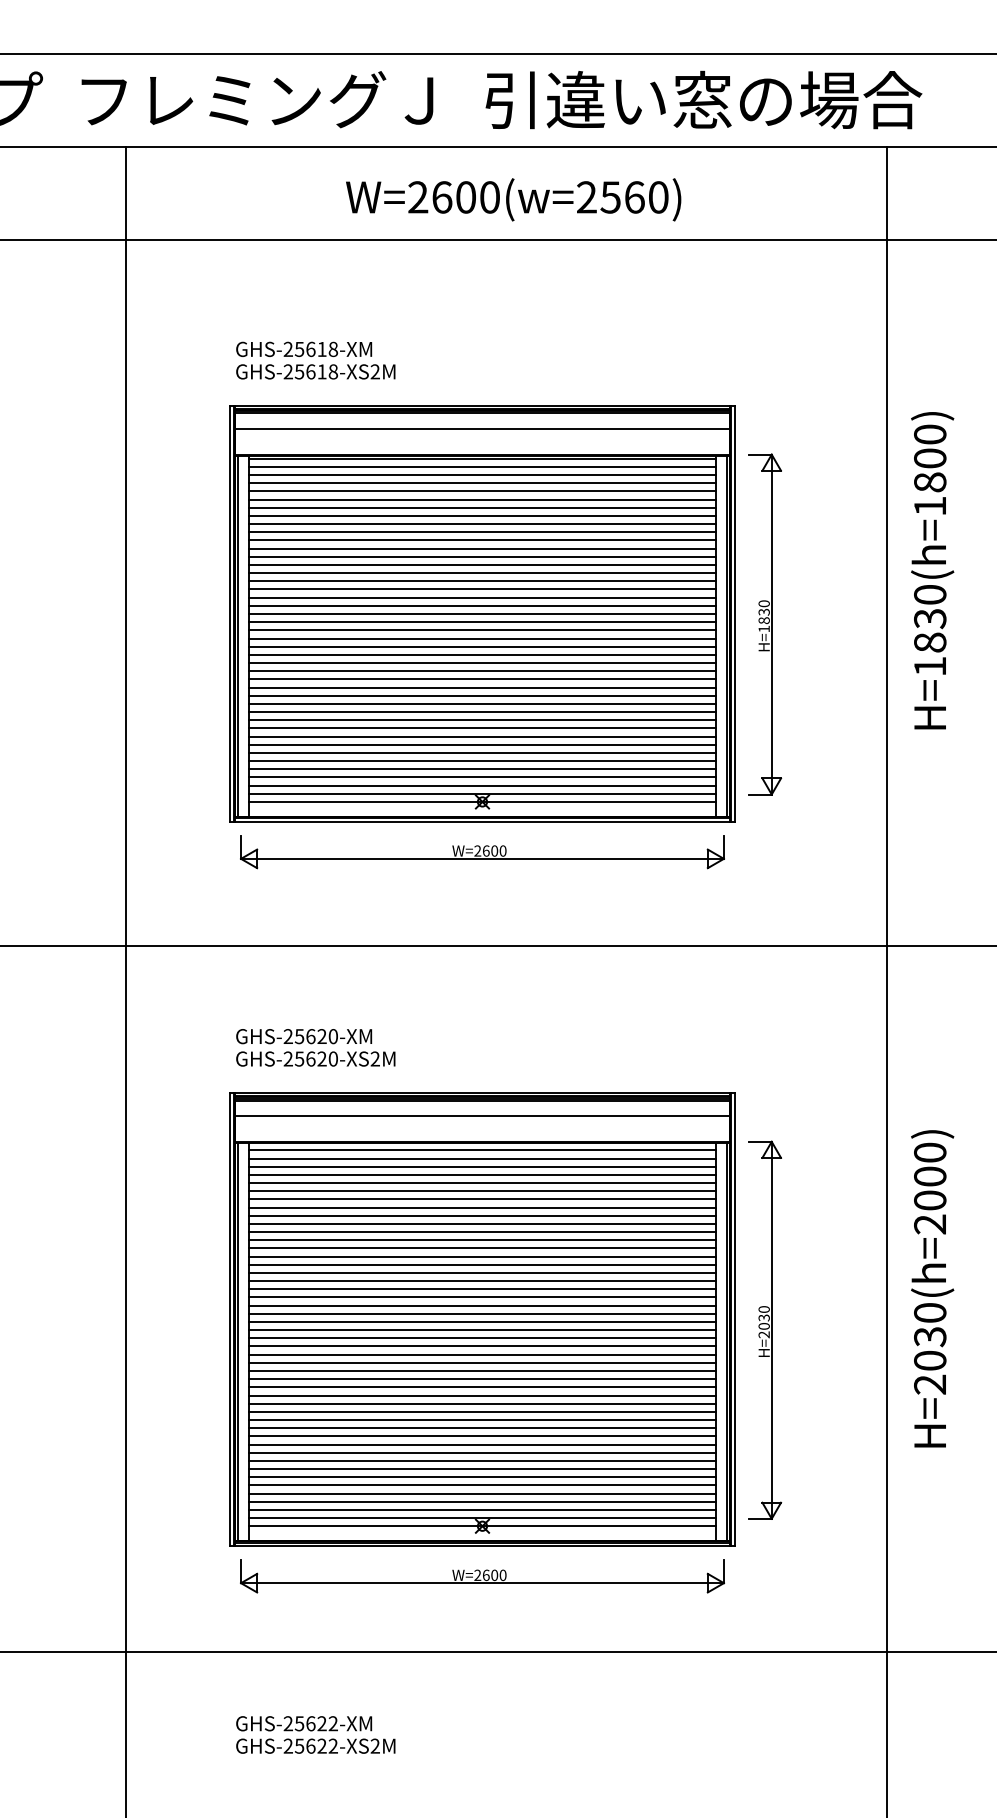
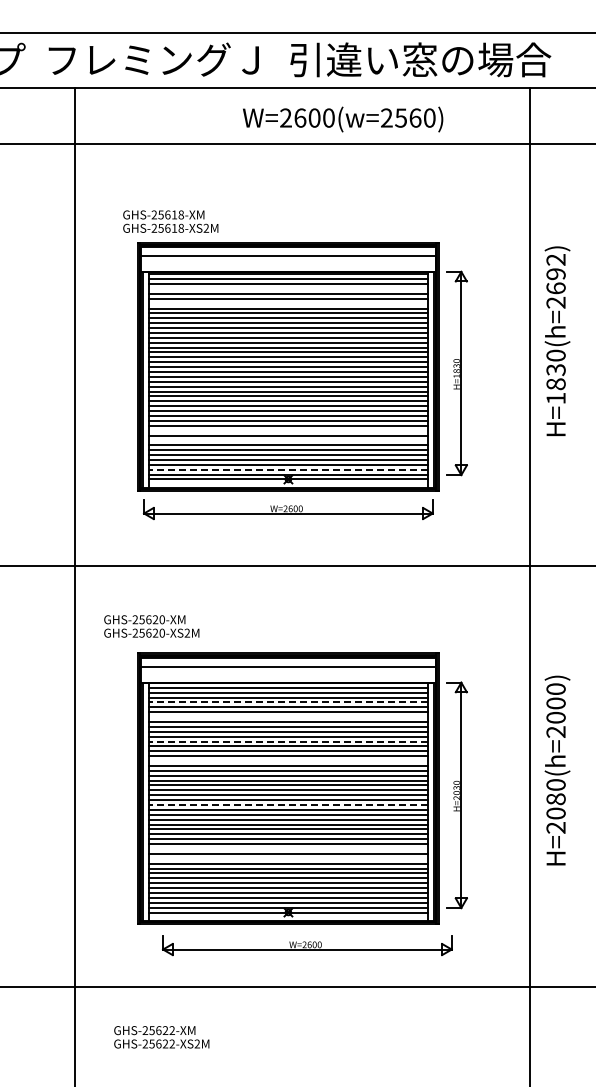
text: (514, 199) -> (343, 119), moved
text: (315, 360) -> (170, 221), moved
text: (929, 470) -> (555, 281), H=1830(h=1800) -> H=1830(h=2692)
line: (482, 482) -> (288, 288), removed
line: (482, 507) -> (288, 303), removed
line: (482, 719) -> (288, 430), removed
line: (482, 736) -> (288, 440), removed
line: (482, 785) -> (288, 469), solid -> dashed
text: (315, 1047) -> (151, 626), moved
line: (482, 1174) -> (288, 702), solid -> dashed
line: (482, 1200) -> (288, 717), removed
line: (482, 1240) -> (288, 741), solid -> dashed
line: (482, 1273) -> (288, 761), removed
text: (929, 1337) -> (555, 799), H=2030(h=2000) -> H=2080(h=2000)
line: (482, 1347) -> (288, 805), solid -> dashed
line: (482, 1420) -> (288, 849), removed
line: (482, 1435) -> (288, 858), removed
part: (482, 1576) -> (307, 945), moved
text: (315, 1735) -> (161, 1037), moved

